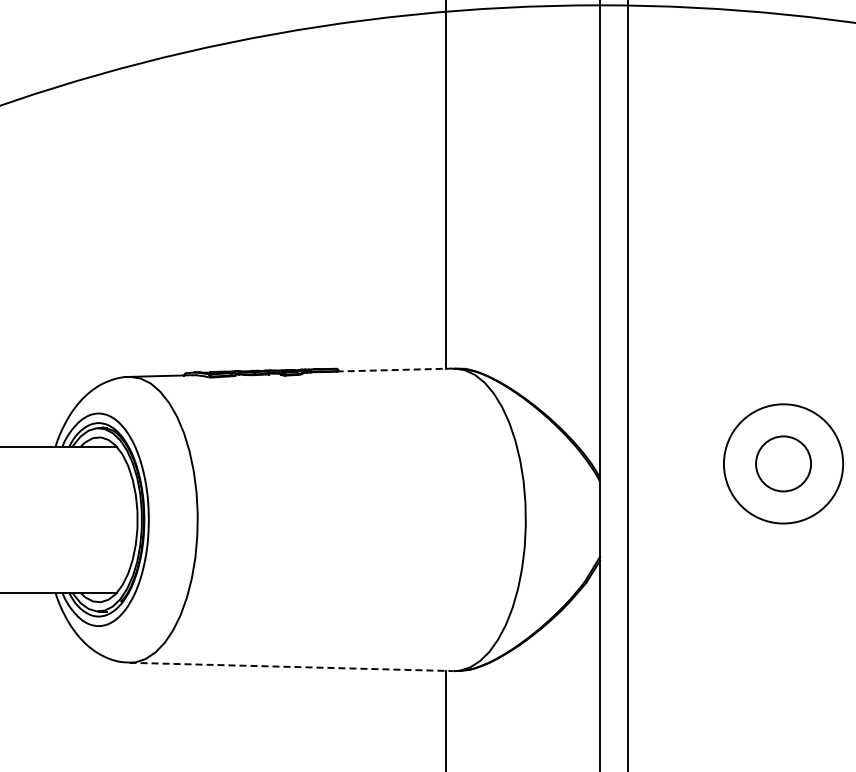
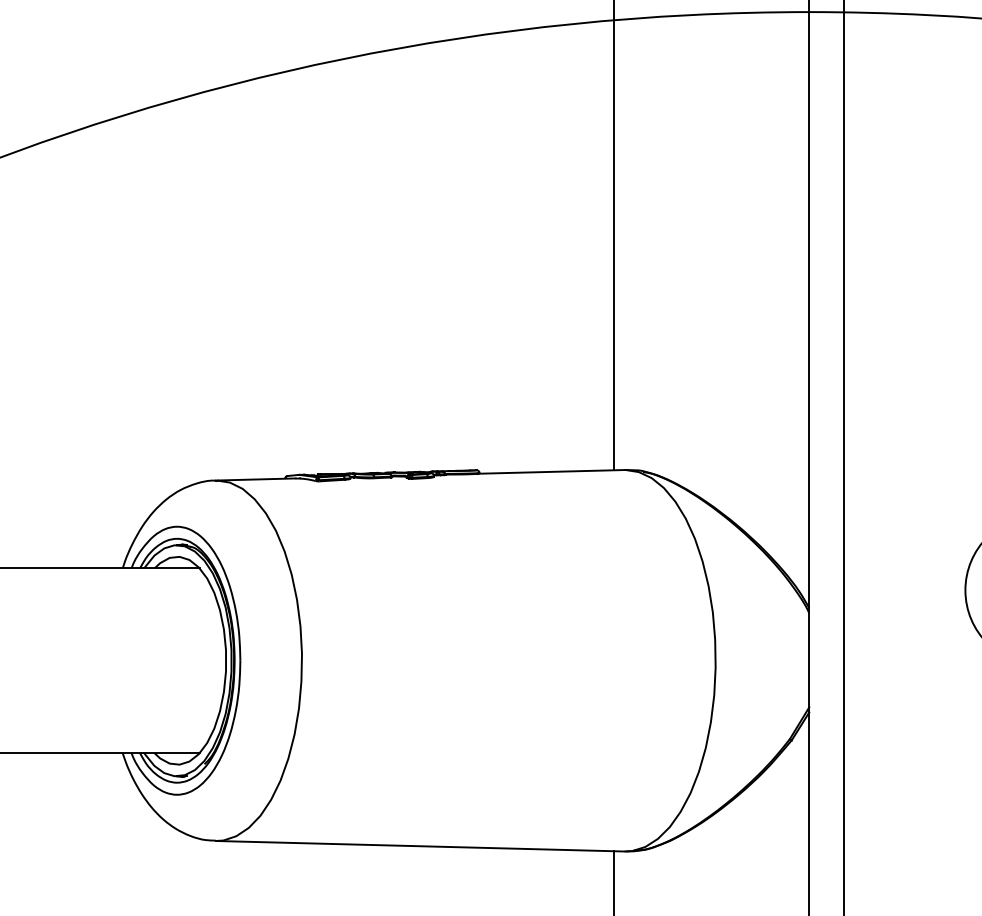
line: (396, 370) -> (552, 472), dashed -> solid
line: (292, 666) -> (421, 845), dashed -> solid

